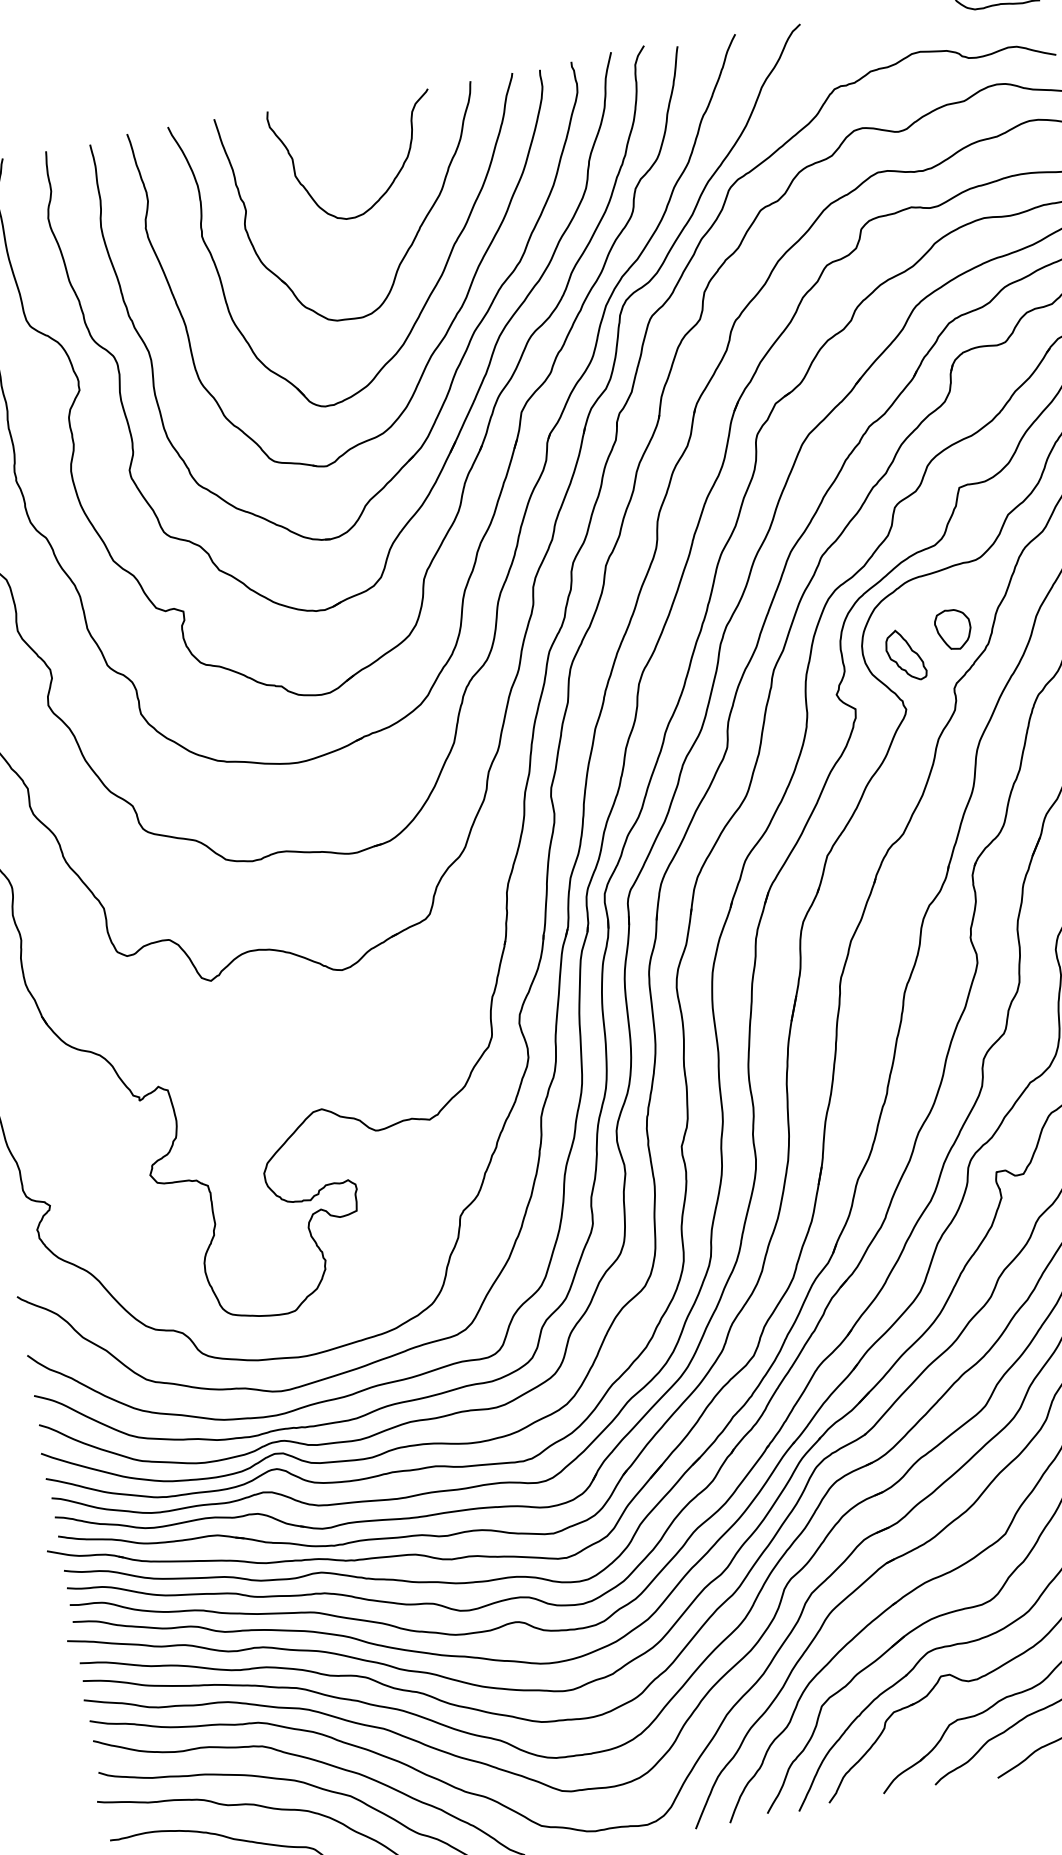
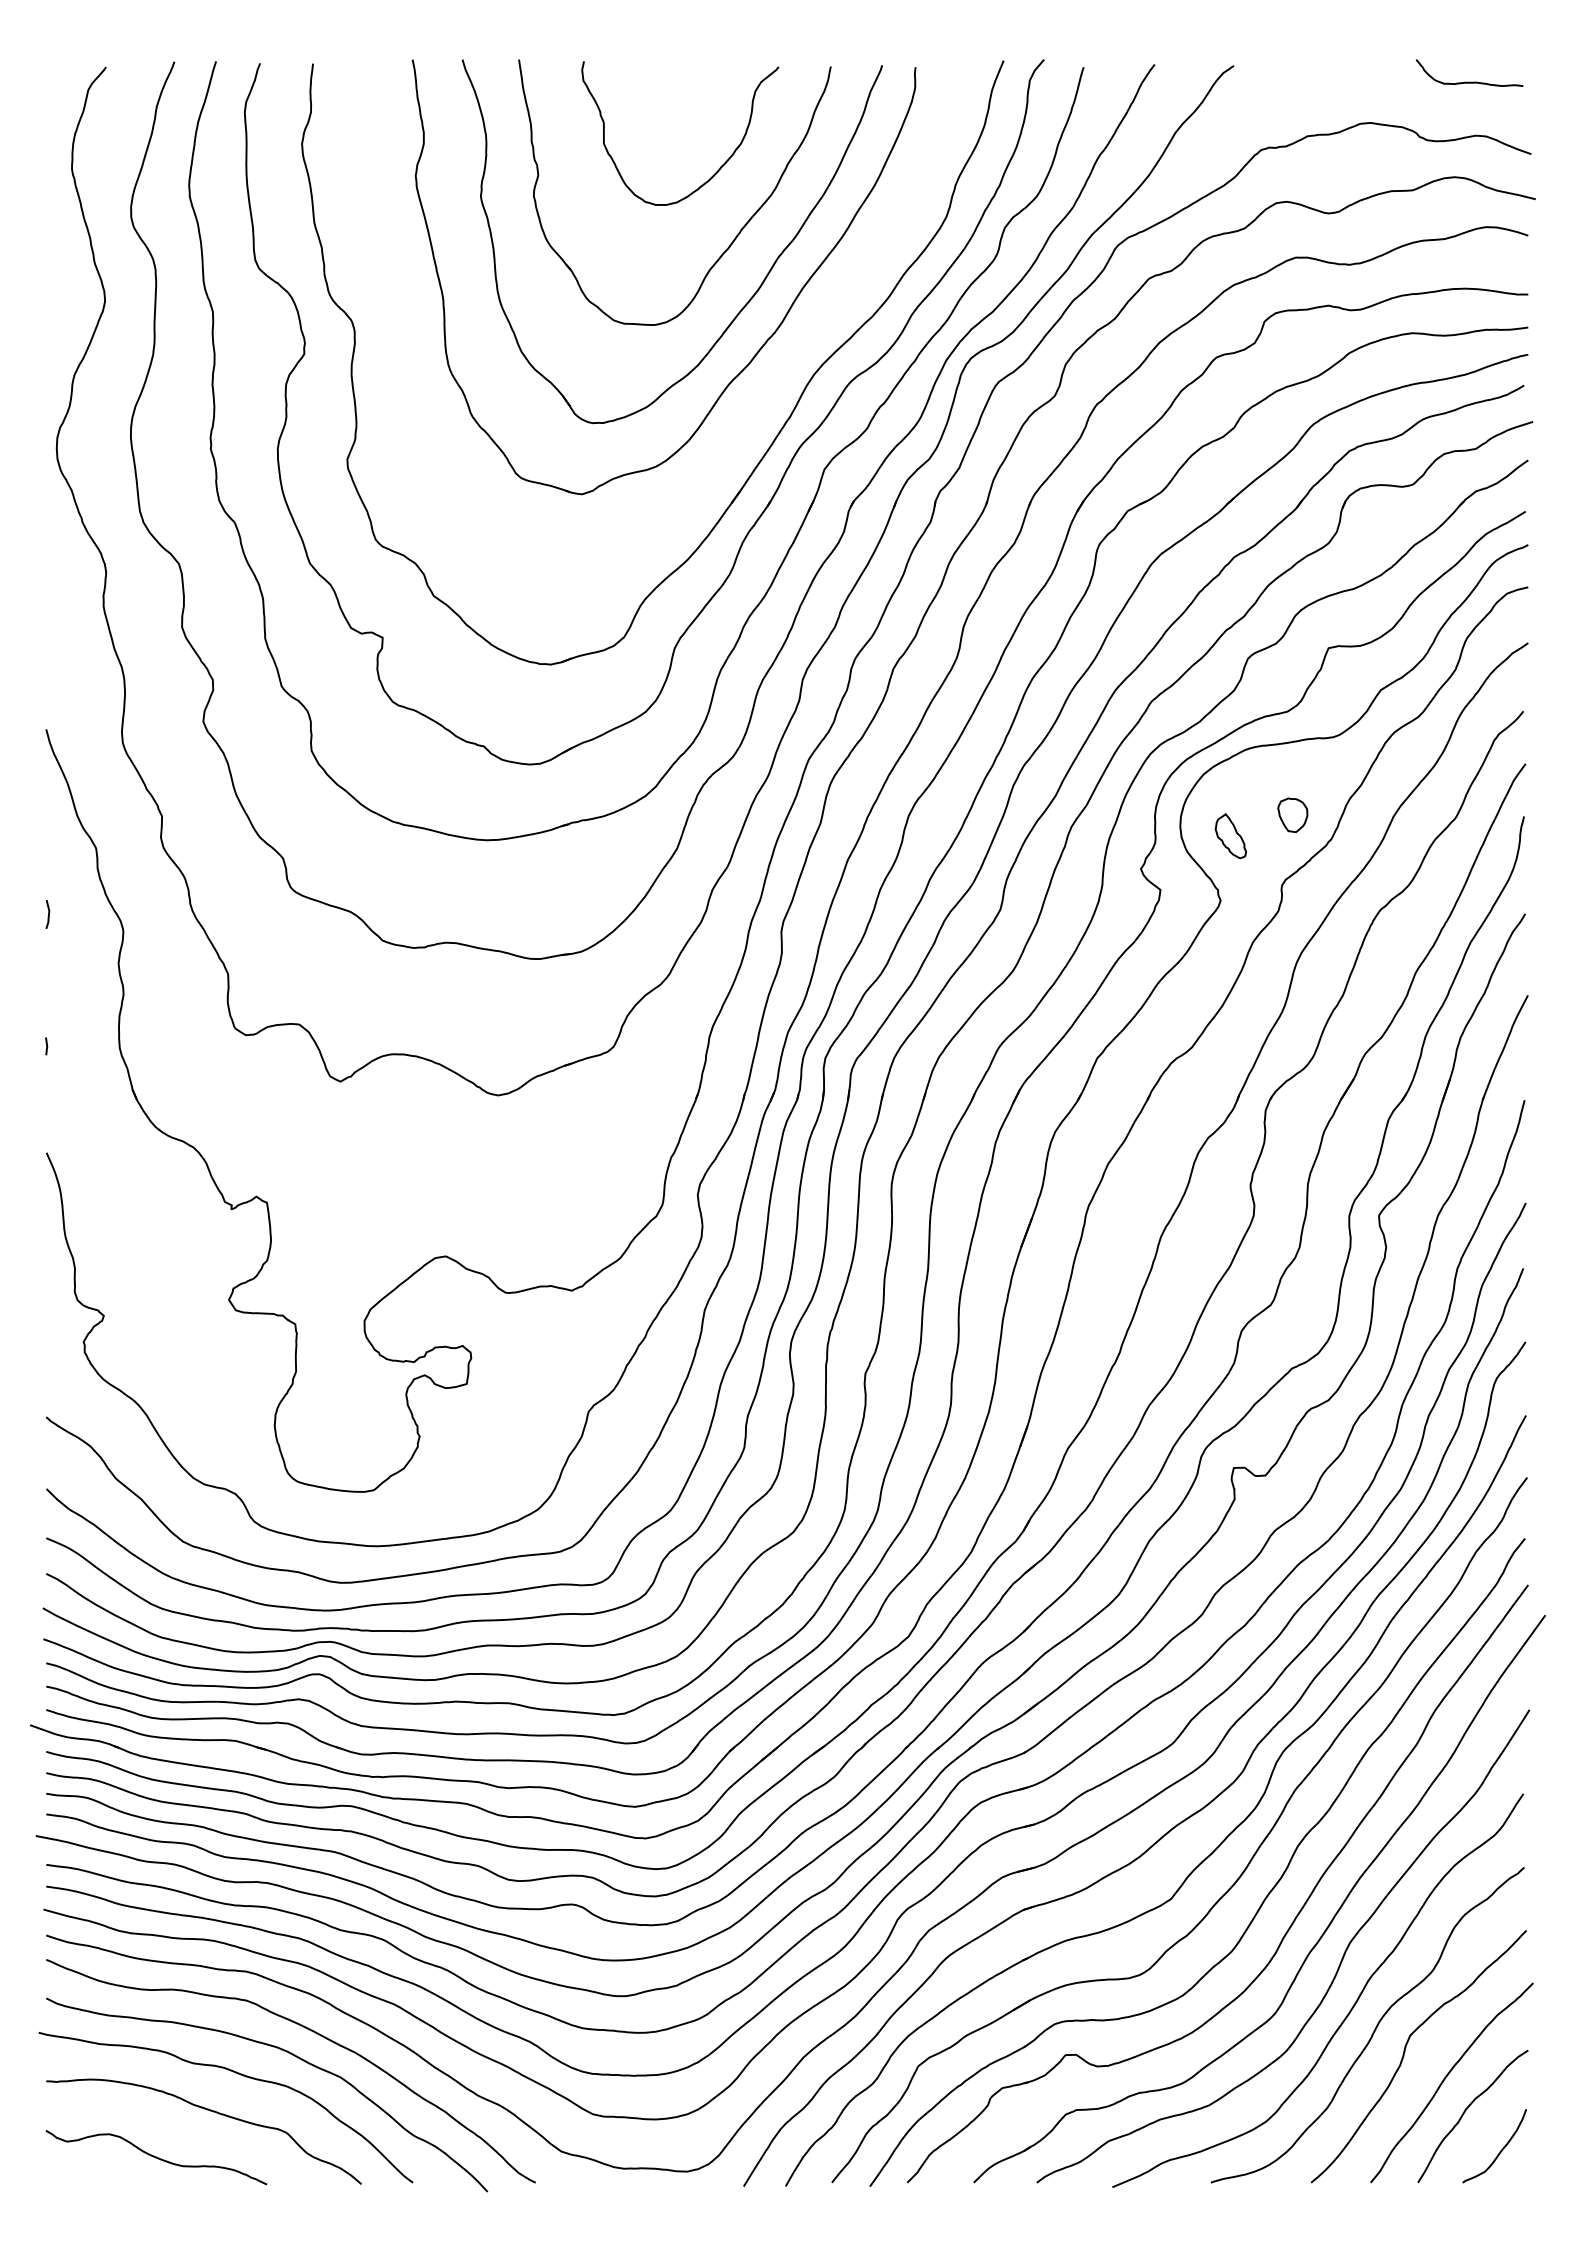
part: (460, 360) -> (762, 395), removed
part: (953, 629) -> (1292, 815), size x0.7
part: (905, 654) -> (1230, 835), size x0.7

